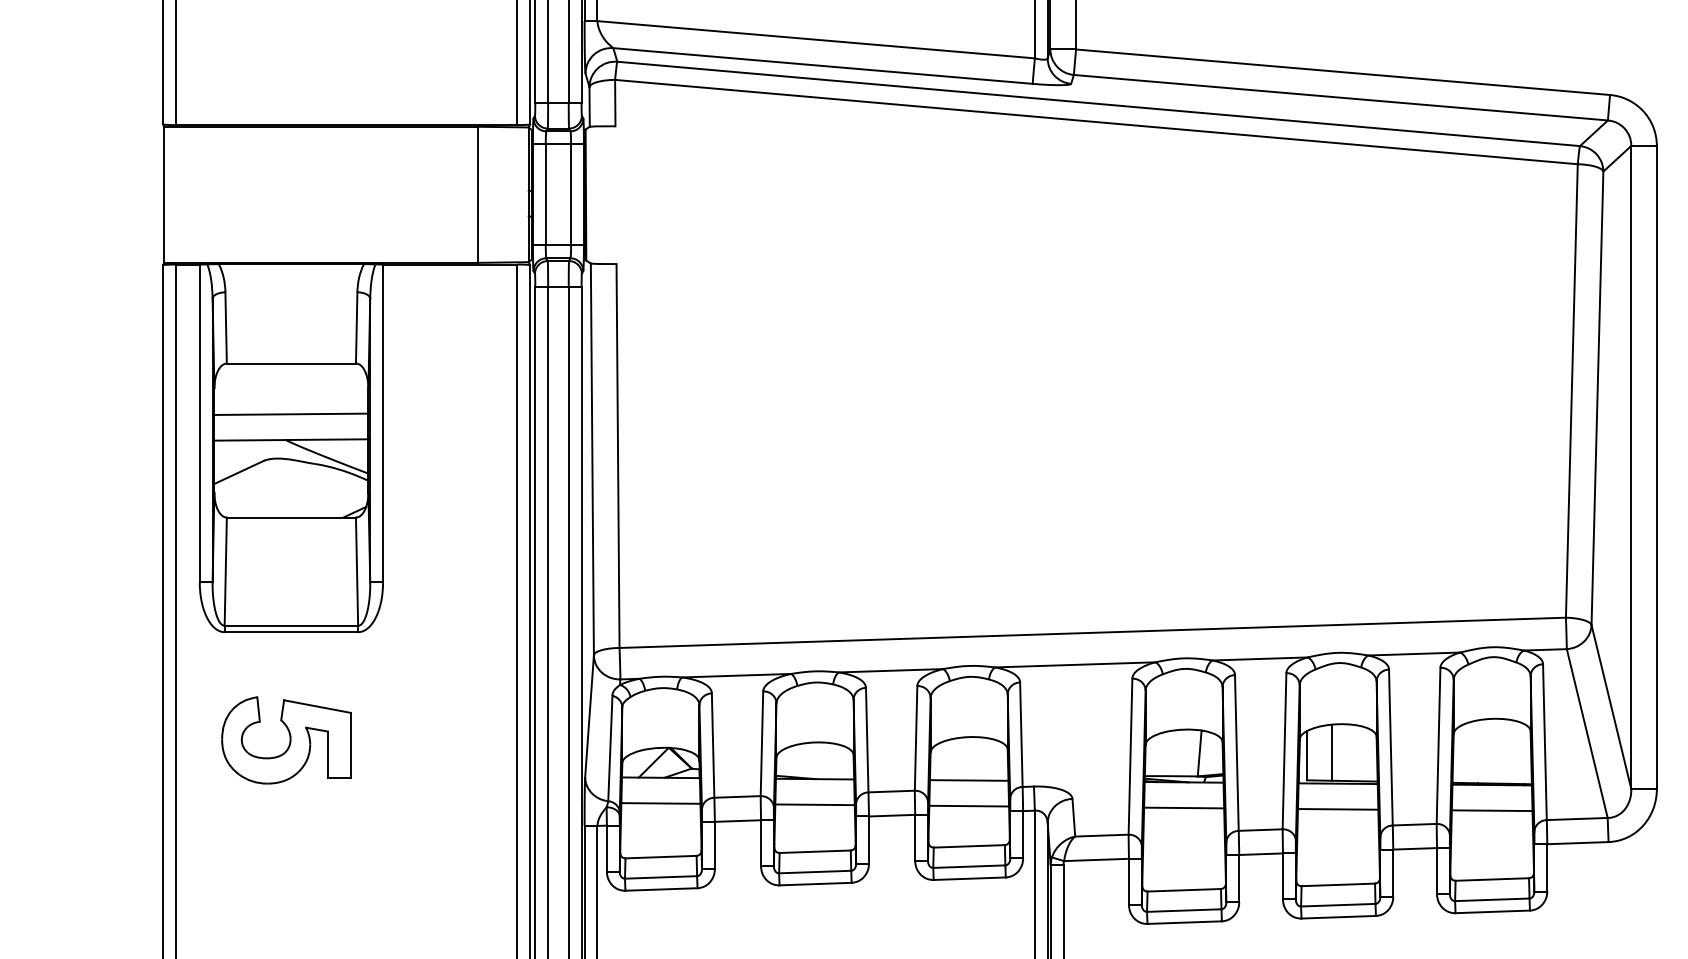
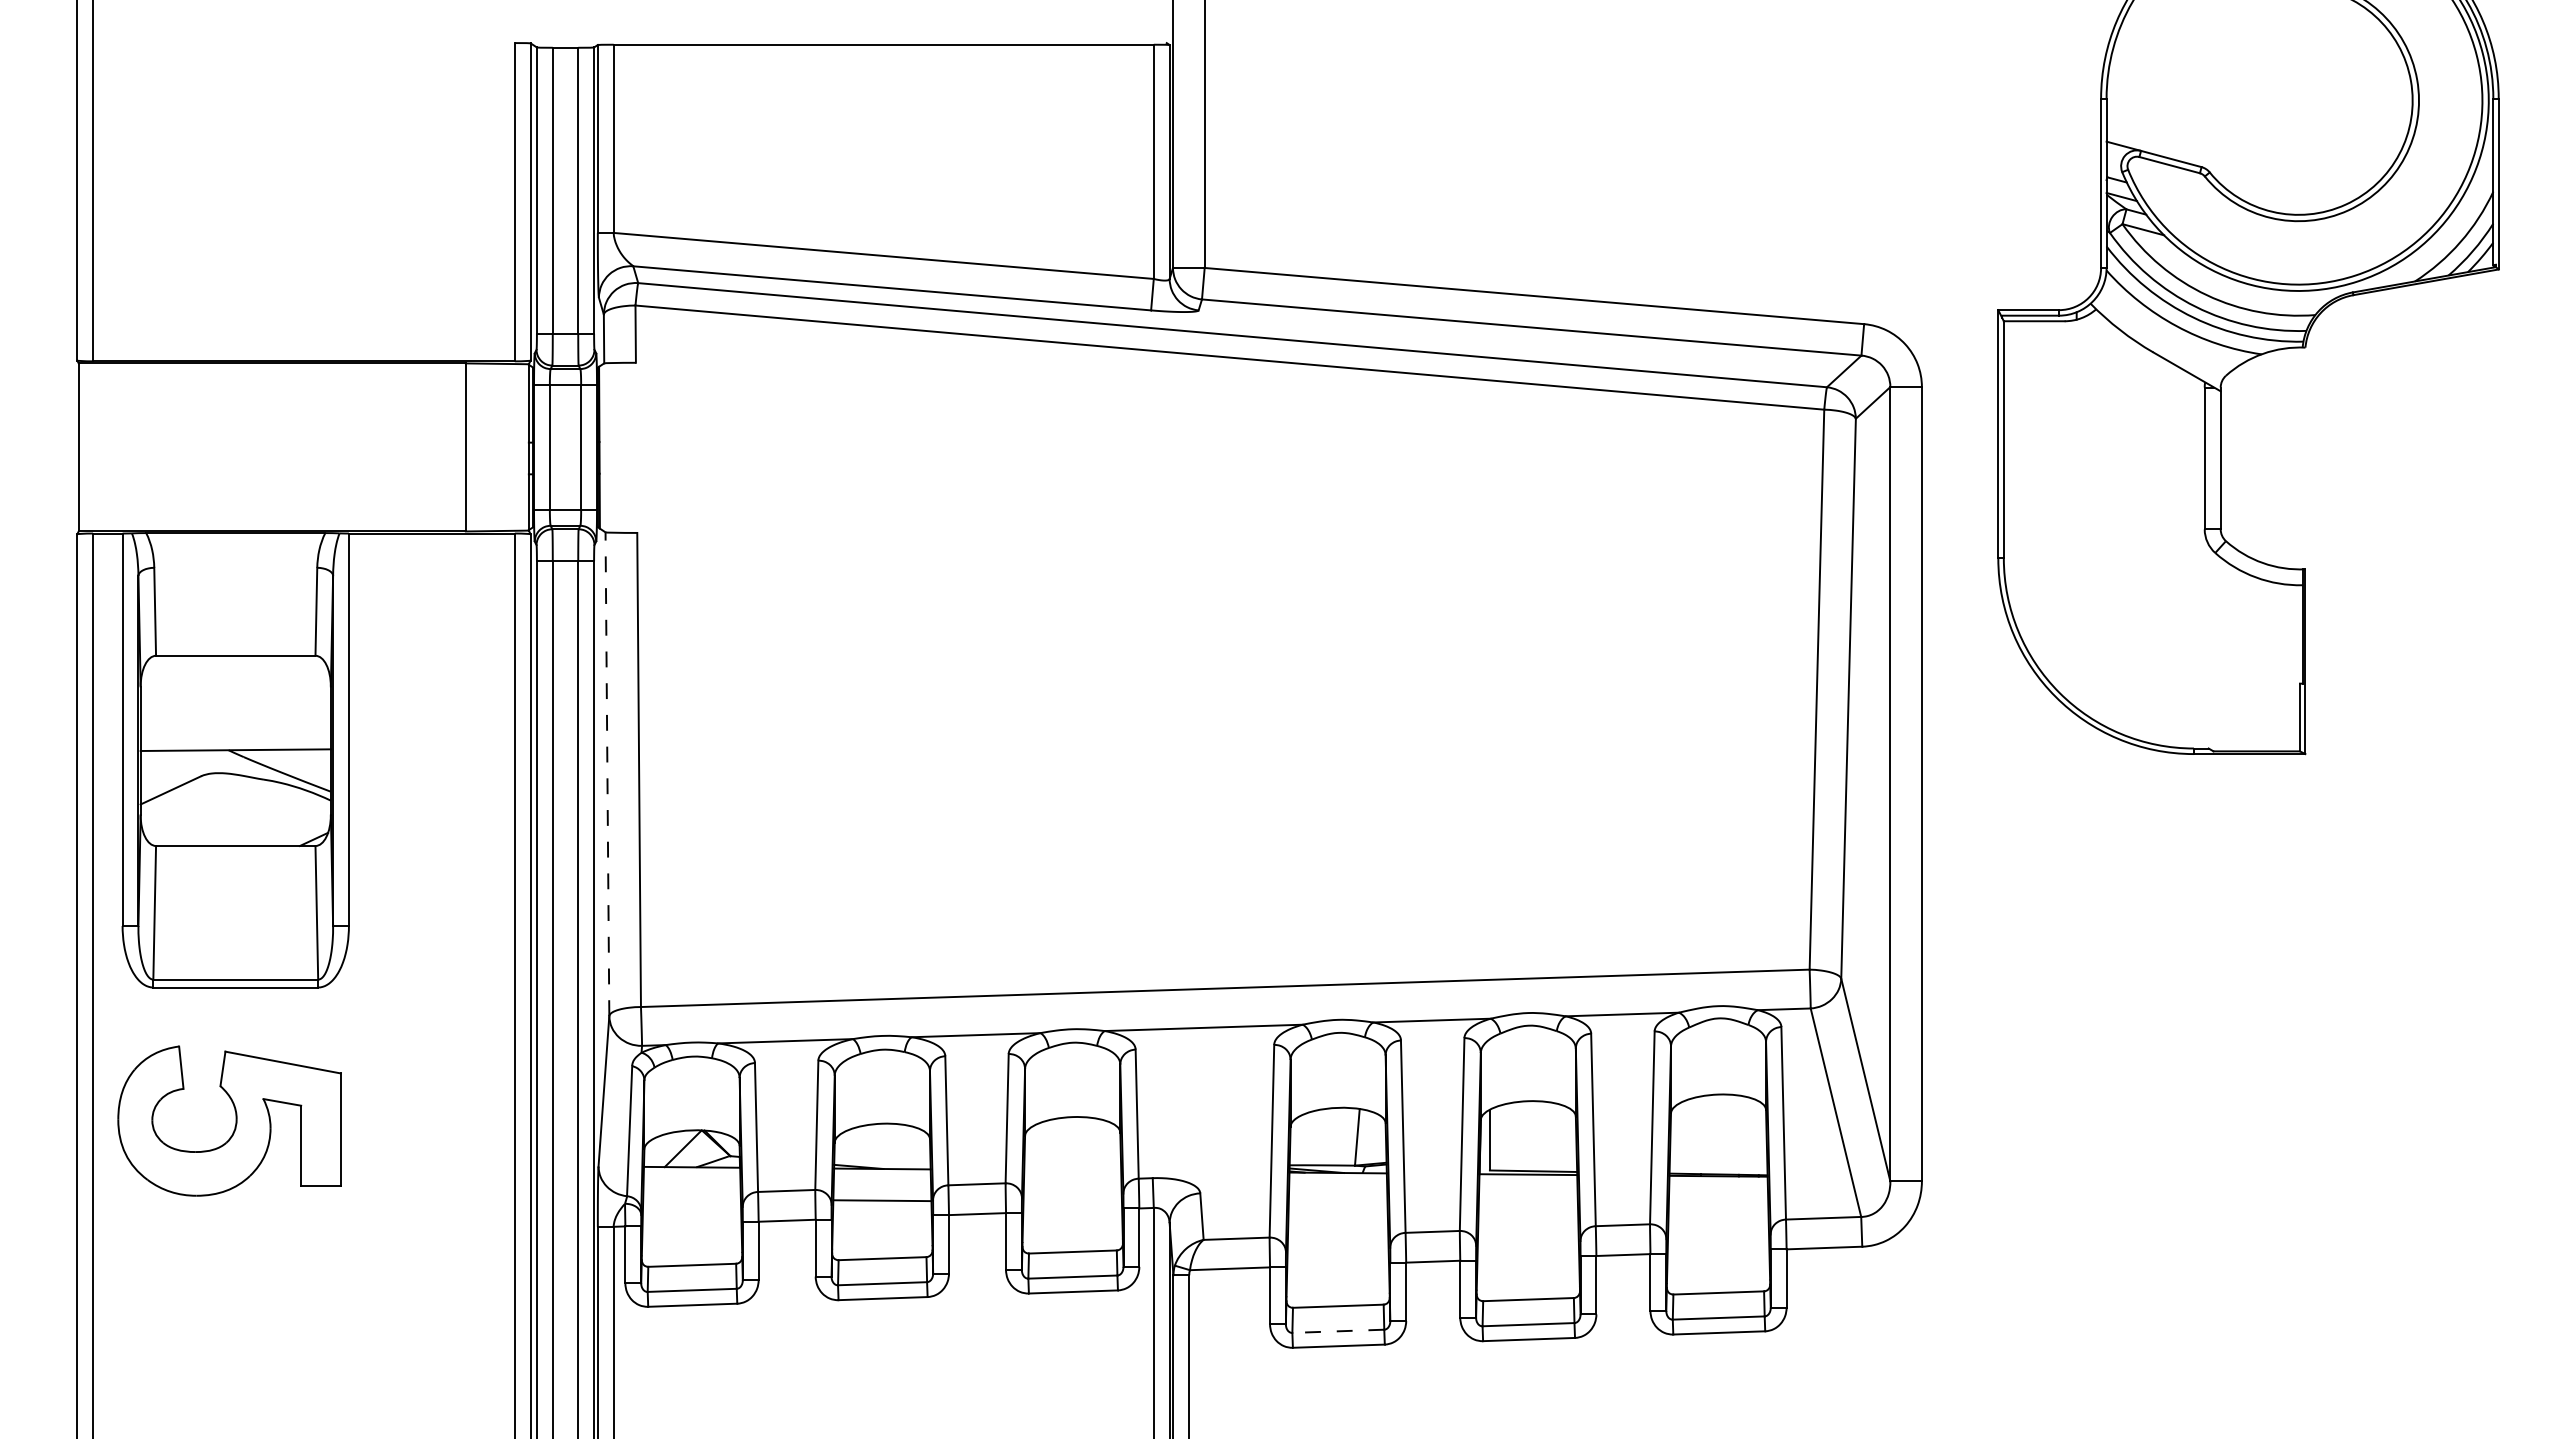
line: (291, 414) -> (235, 718), removed
line: (592, 459) -> (607, 774), solid -> dashed
part: (286, 740) -> (229, 1121), size x1.4
line: (1332, 752) -> (1521, 1136), removed
line: (969, 780) -> (1072, 1170), removed
line: (660, 803) -> (691, 1198), removed
line: (969, 805) -> (1072, 1201), removed
line: (1183, 807) -> (1337, 1204), removed
line: (1338, 808) -> (1528, 1205), removed
line: (1492, 810) -> (1718, 1207), removed
line: (1184, 910) -> (1338, 1331), solid -> dashed

